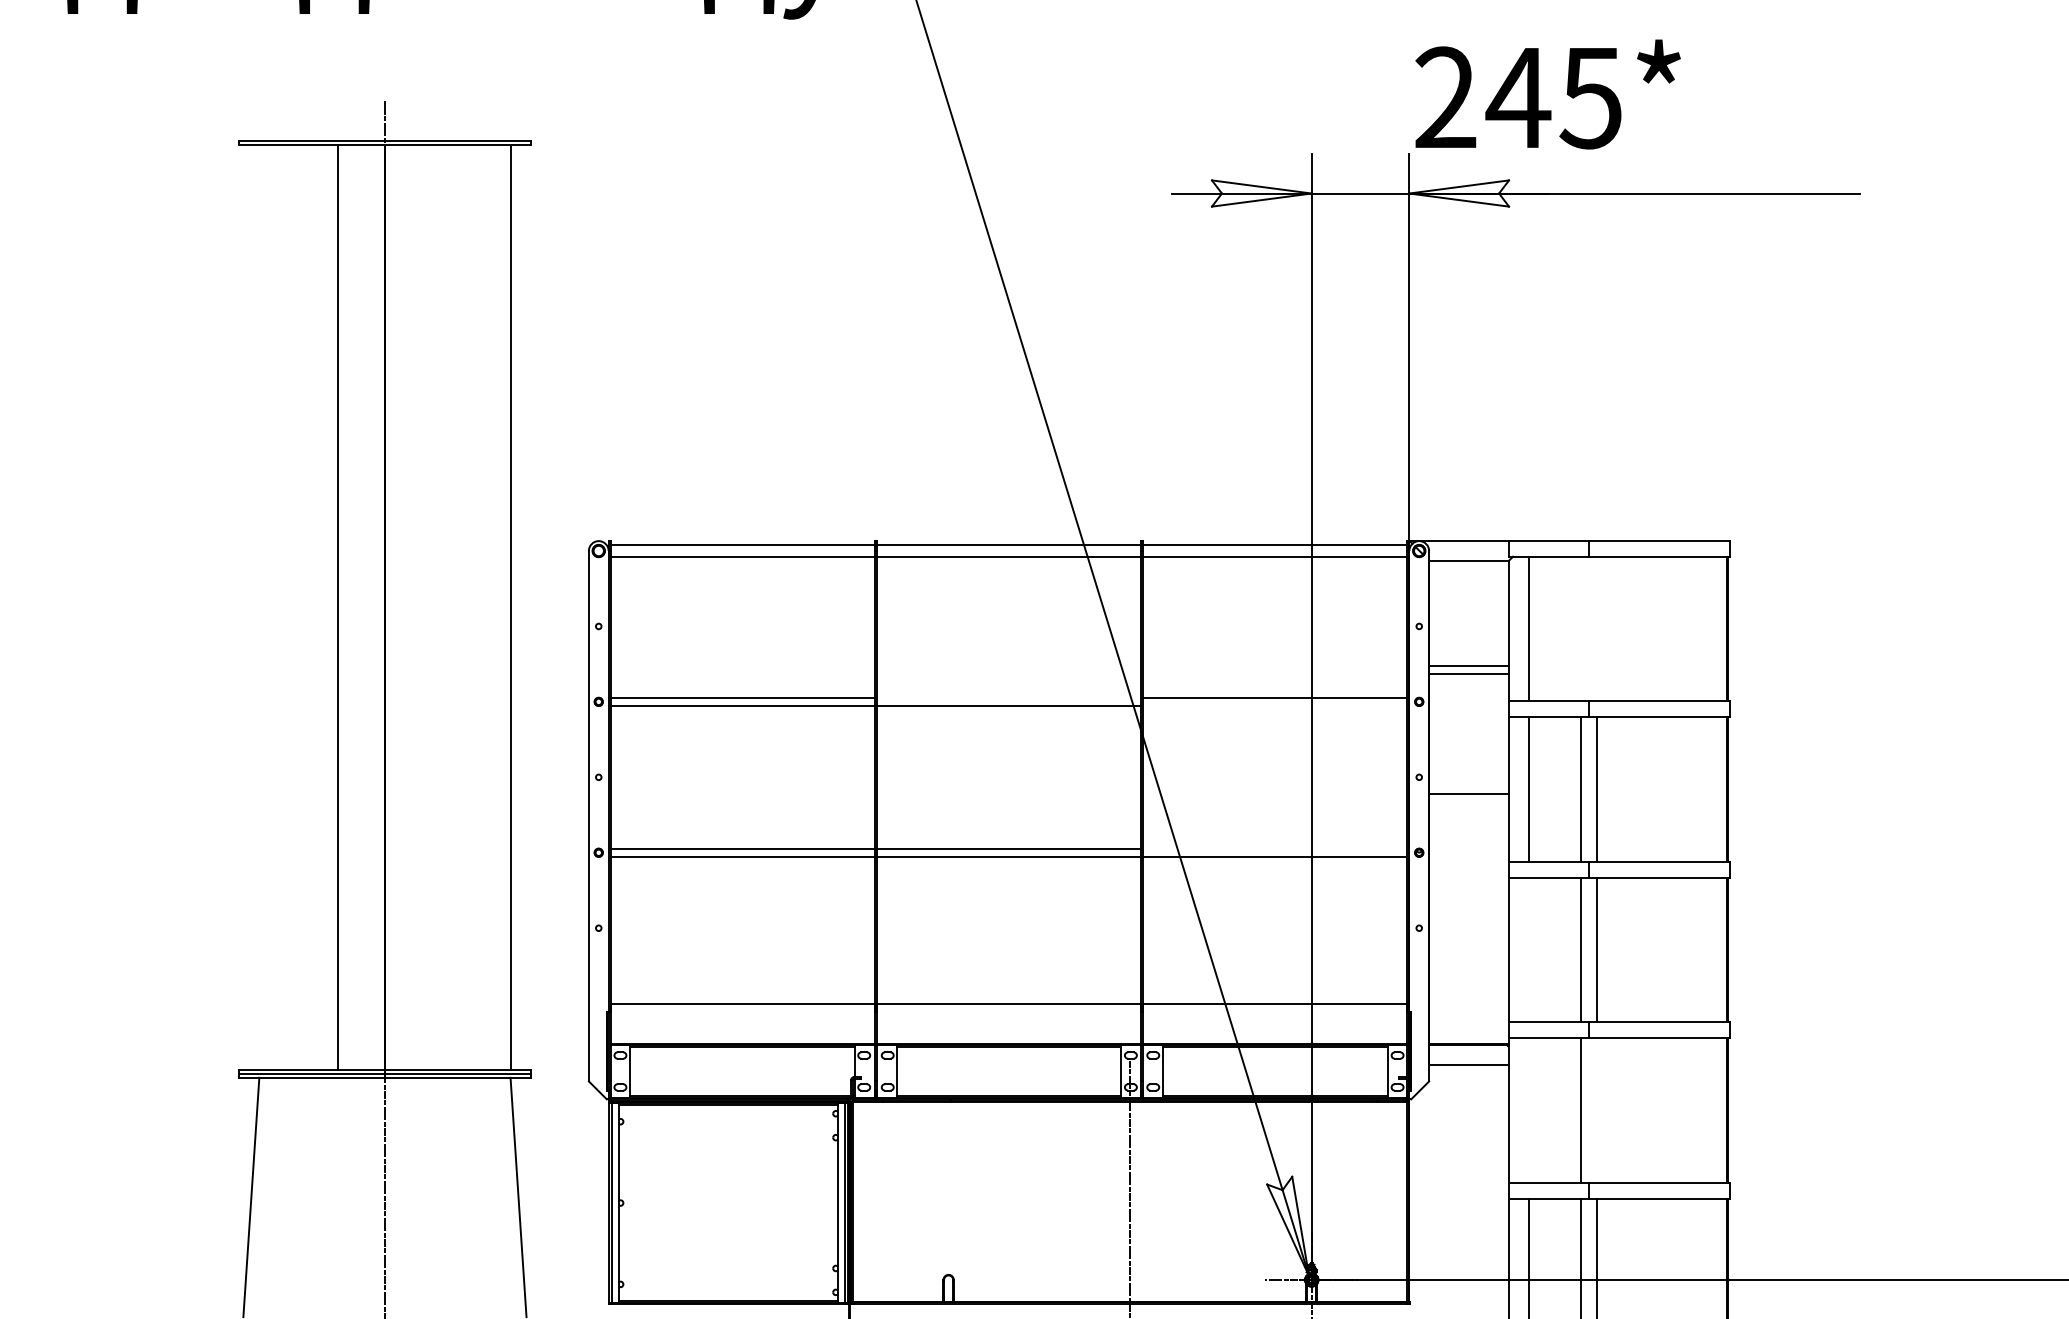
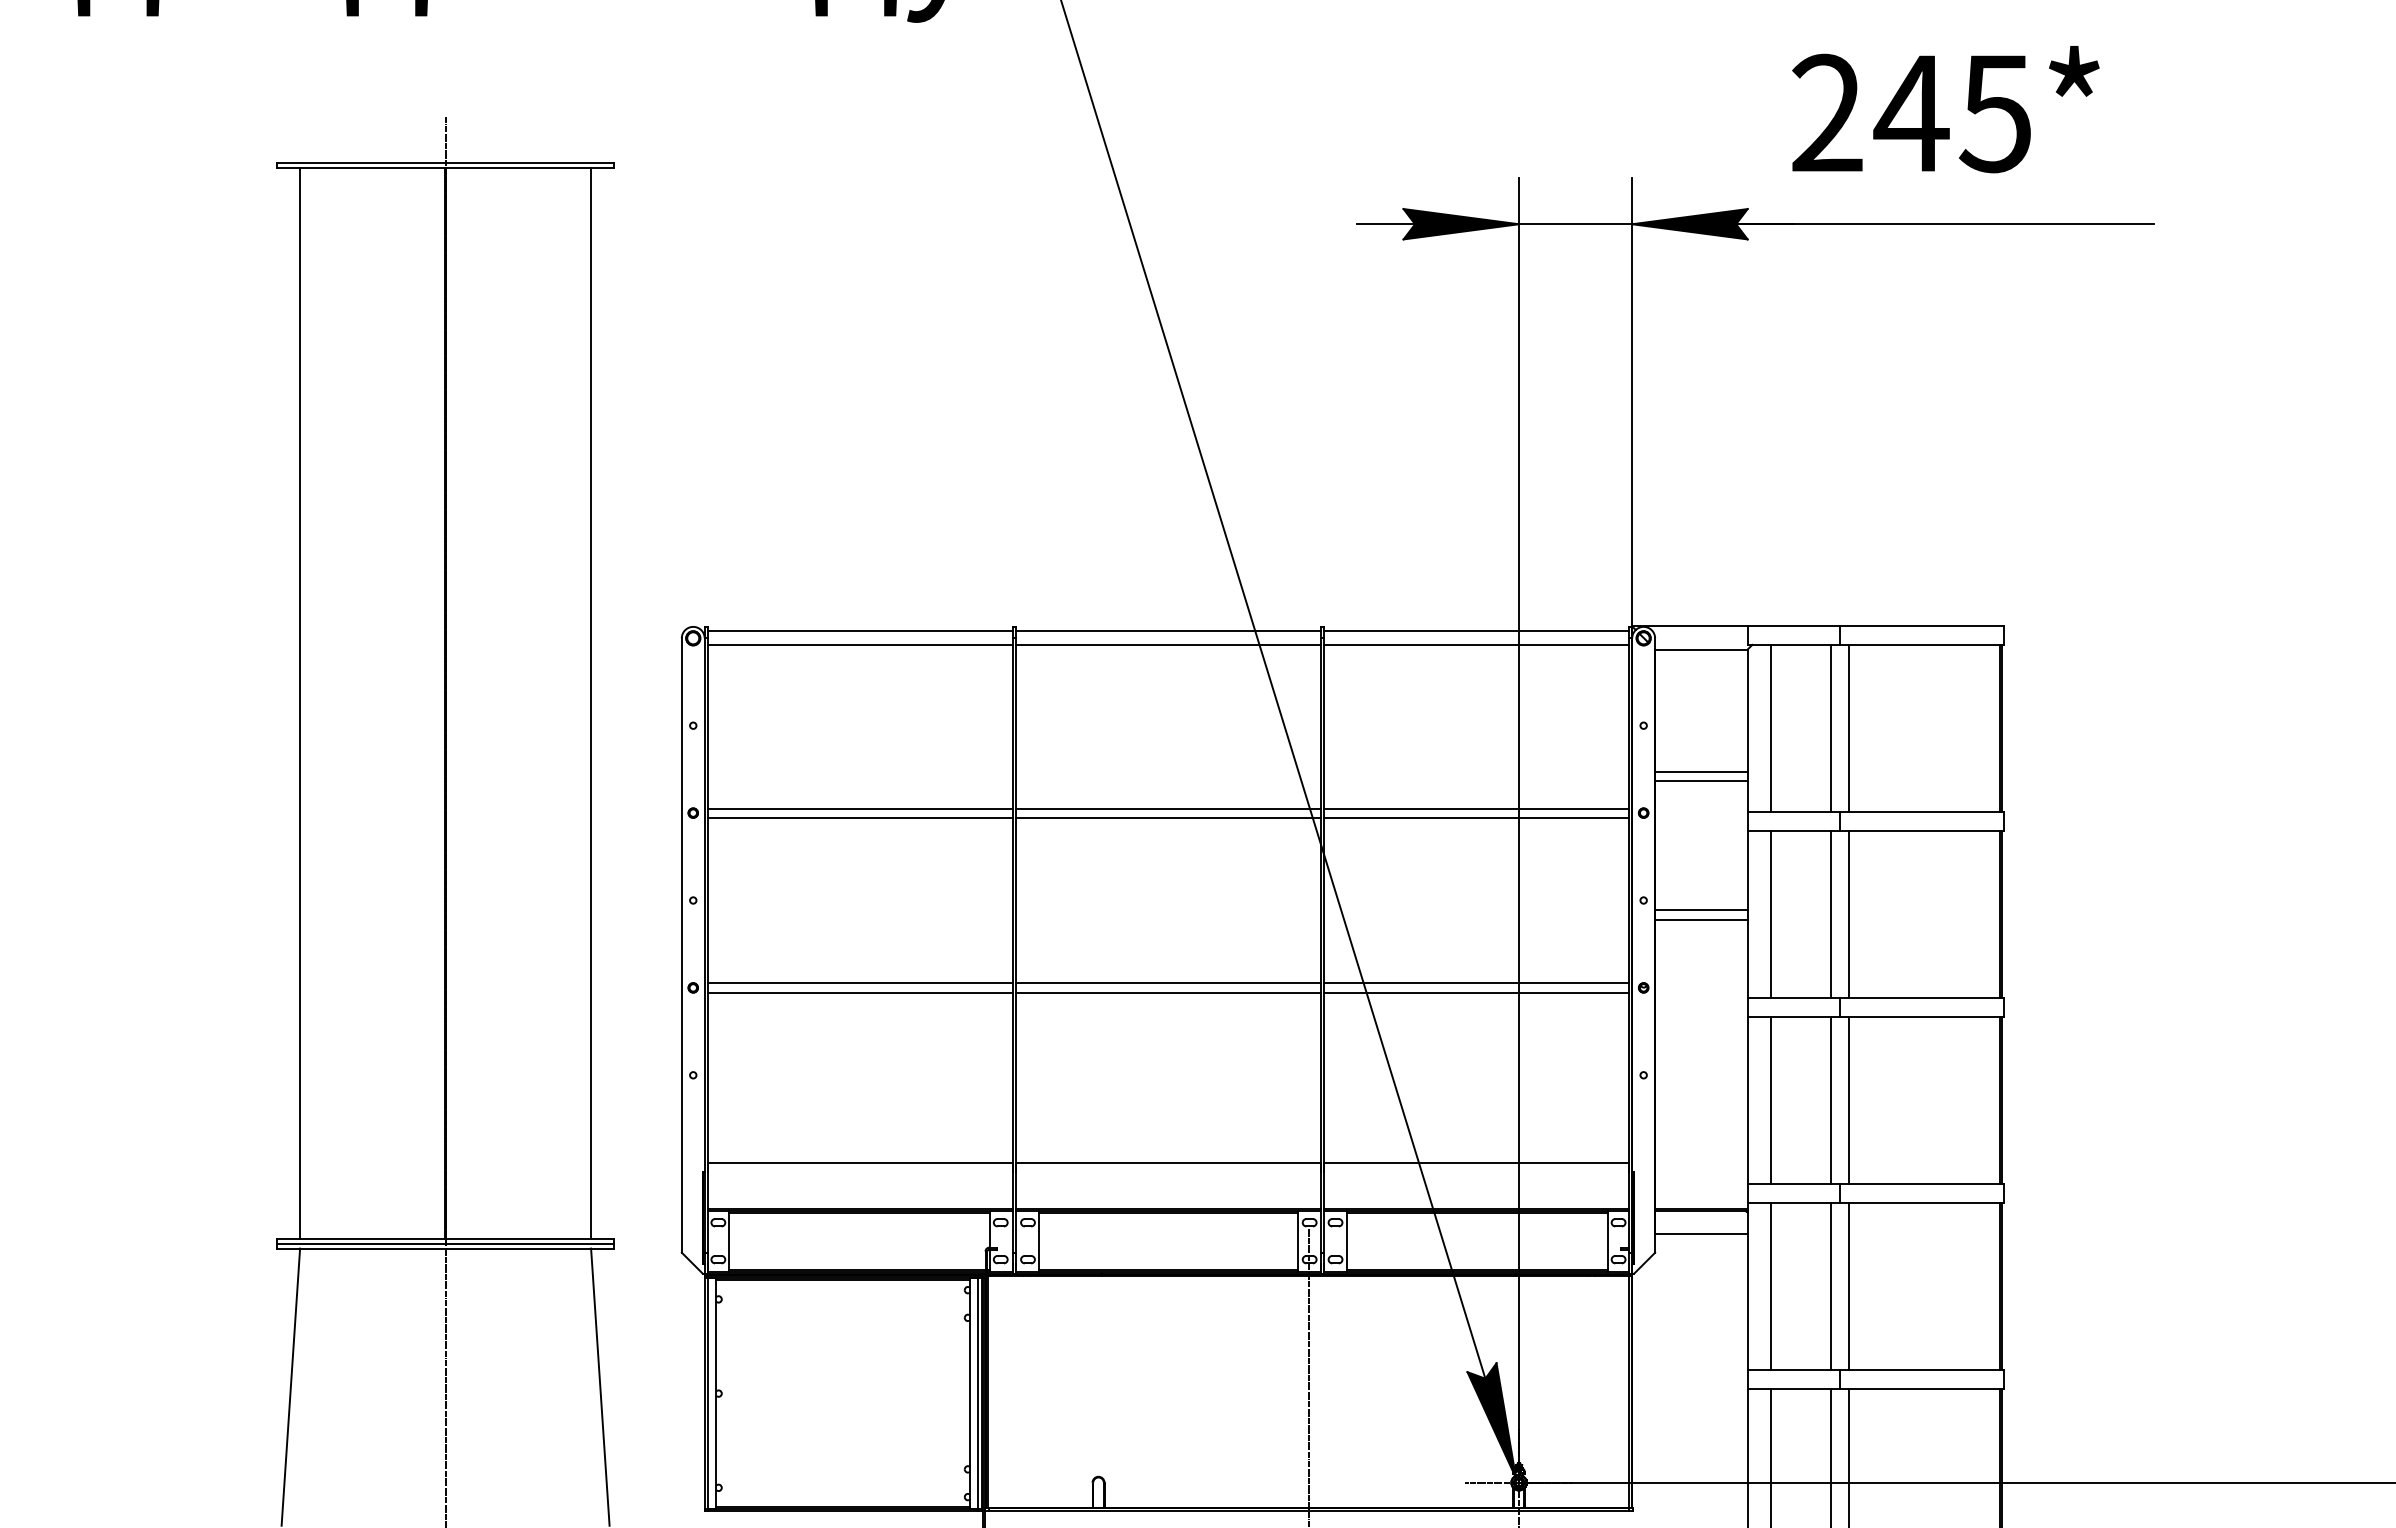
text: (1547, 94) -> (1945, 109), moved
fill: (1261, 193) -> (1461, 224), added
fill: (1458, 193) -> (1689, 224), added
line: (338, 607) -> (300, 703), moved
line: (1580, 628) -> (1830, 728), added
line: (1596, 628) -> (1849, 728), added
line: (1009, 697) -> (1168, 808), added
line: (1274, 705) -> (1476, 817), added
line: (1469, 785) -> (1701, 910), added
line: (1274, 848) -> (1476, 983), added
line: (1528, 950) -> (1770, 1100), added
line: (1528, 1110) -> (1770, 1286), added
line: (1596, 1110) -> (1849, 1286), added
fill: (1287, 1226) -> (1491, 1420), added

